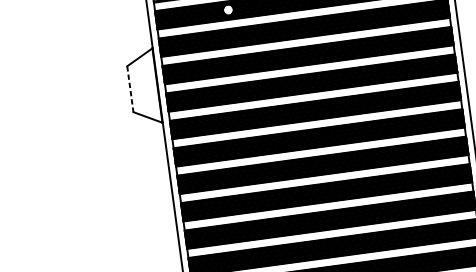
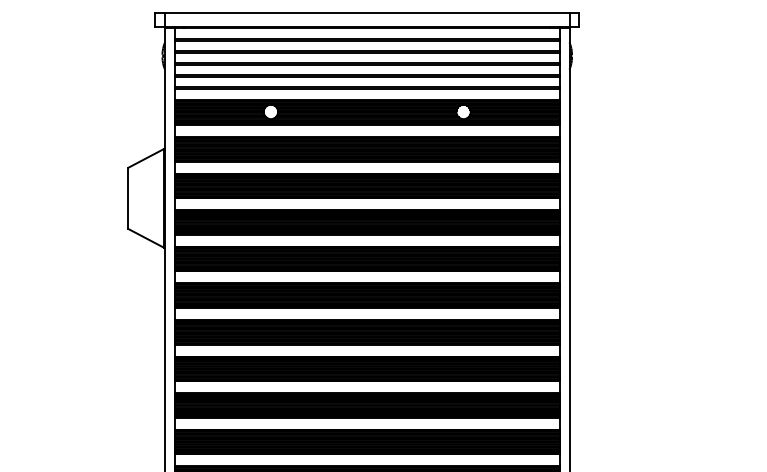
line: (130, 89) -> (128, 198), dashed -> solid

